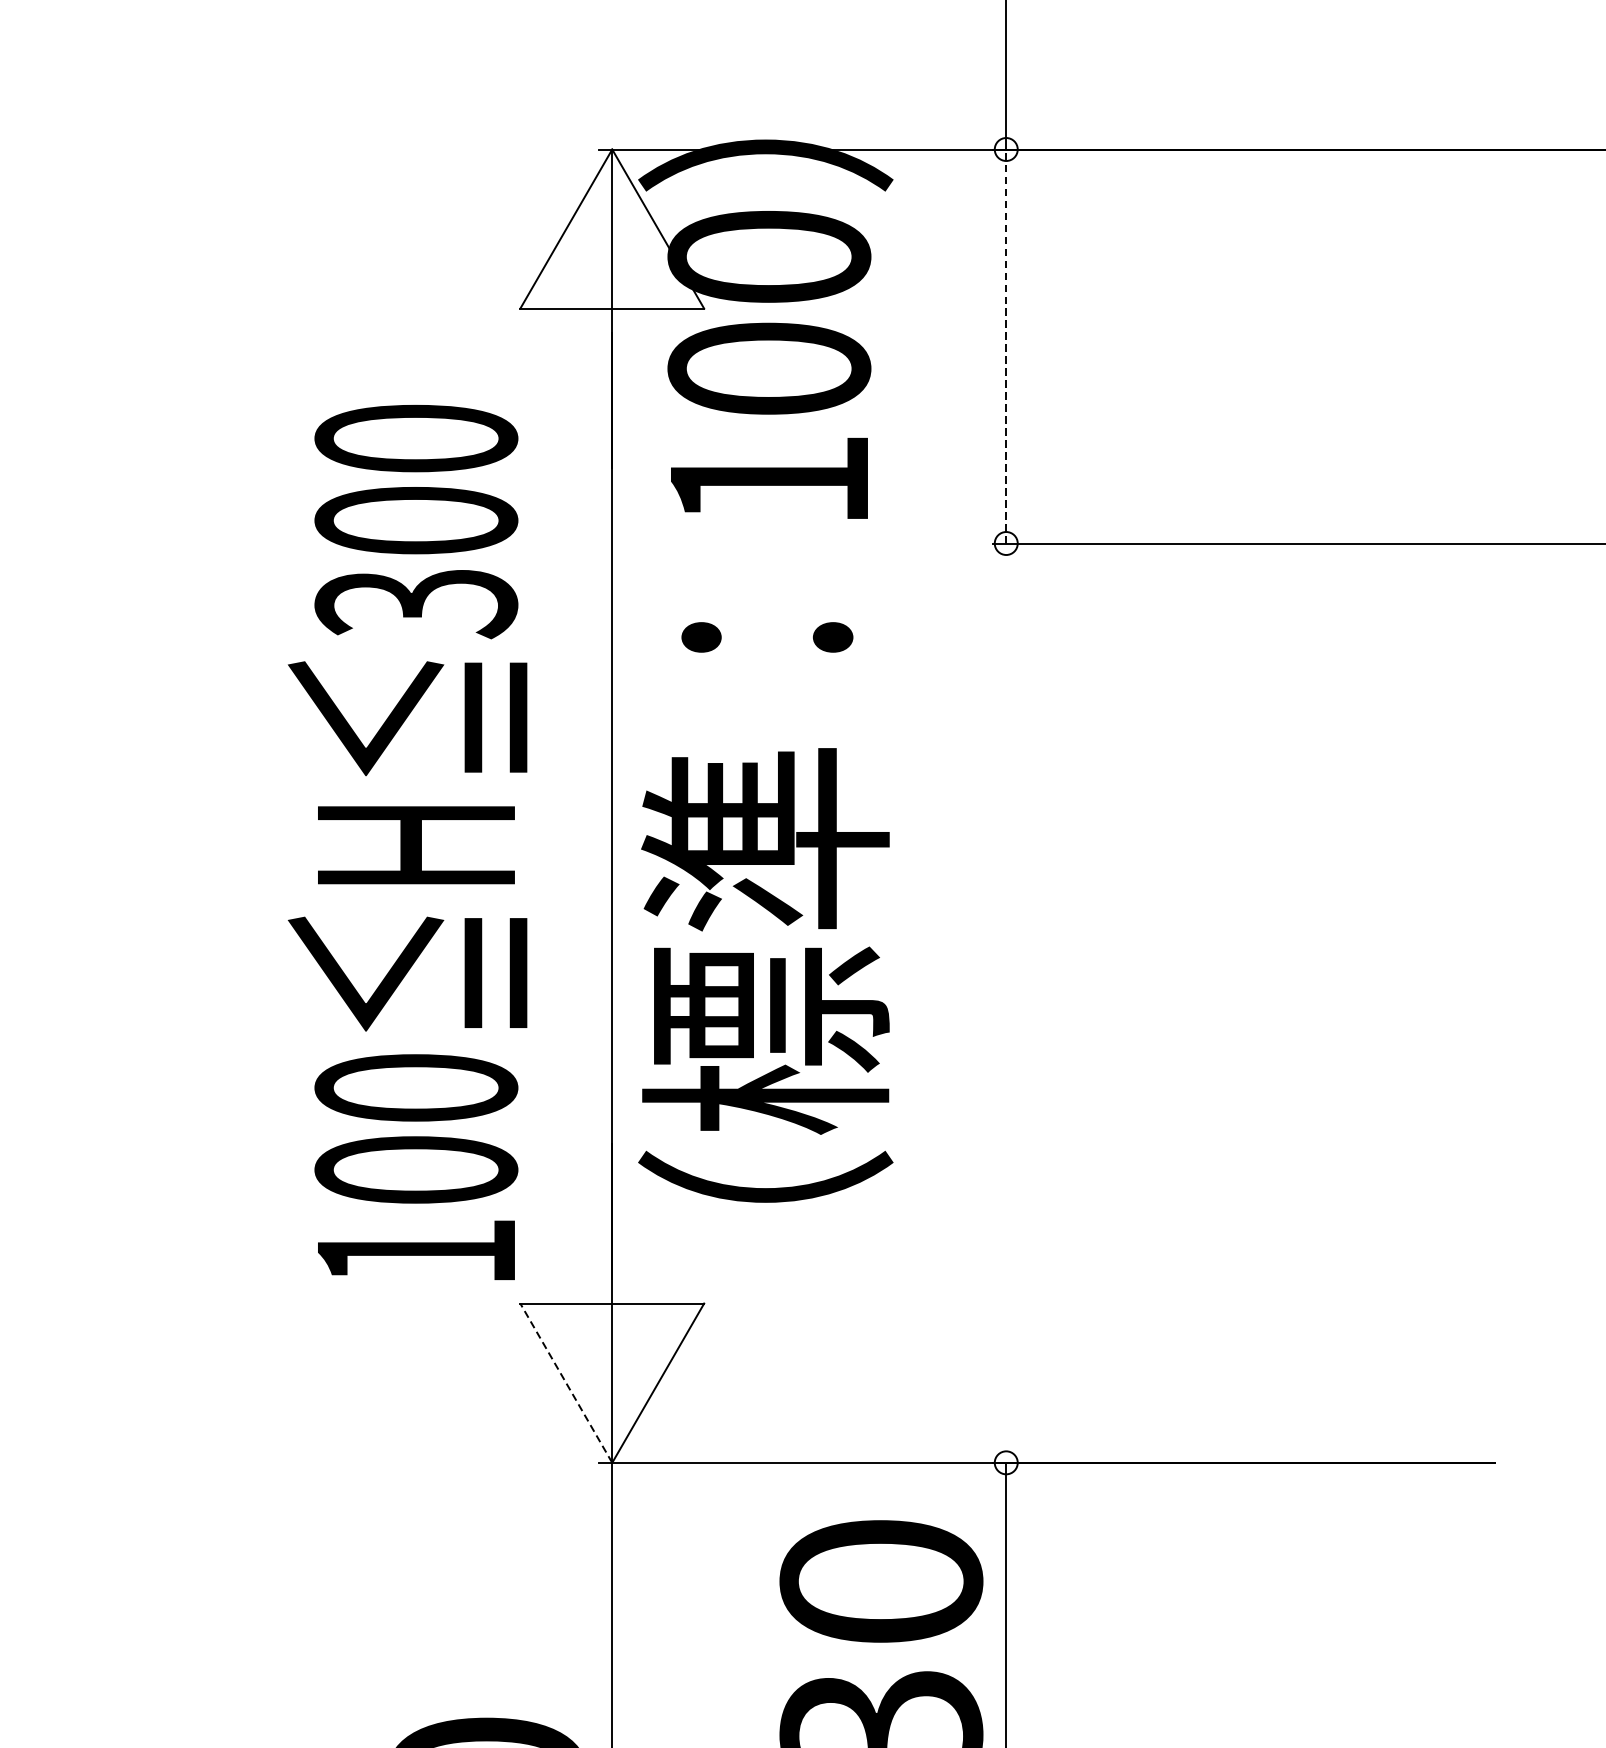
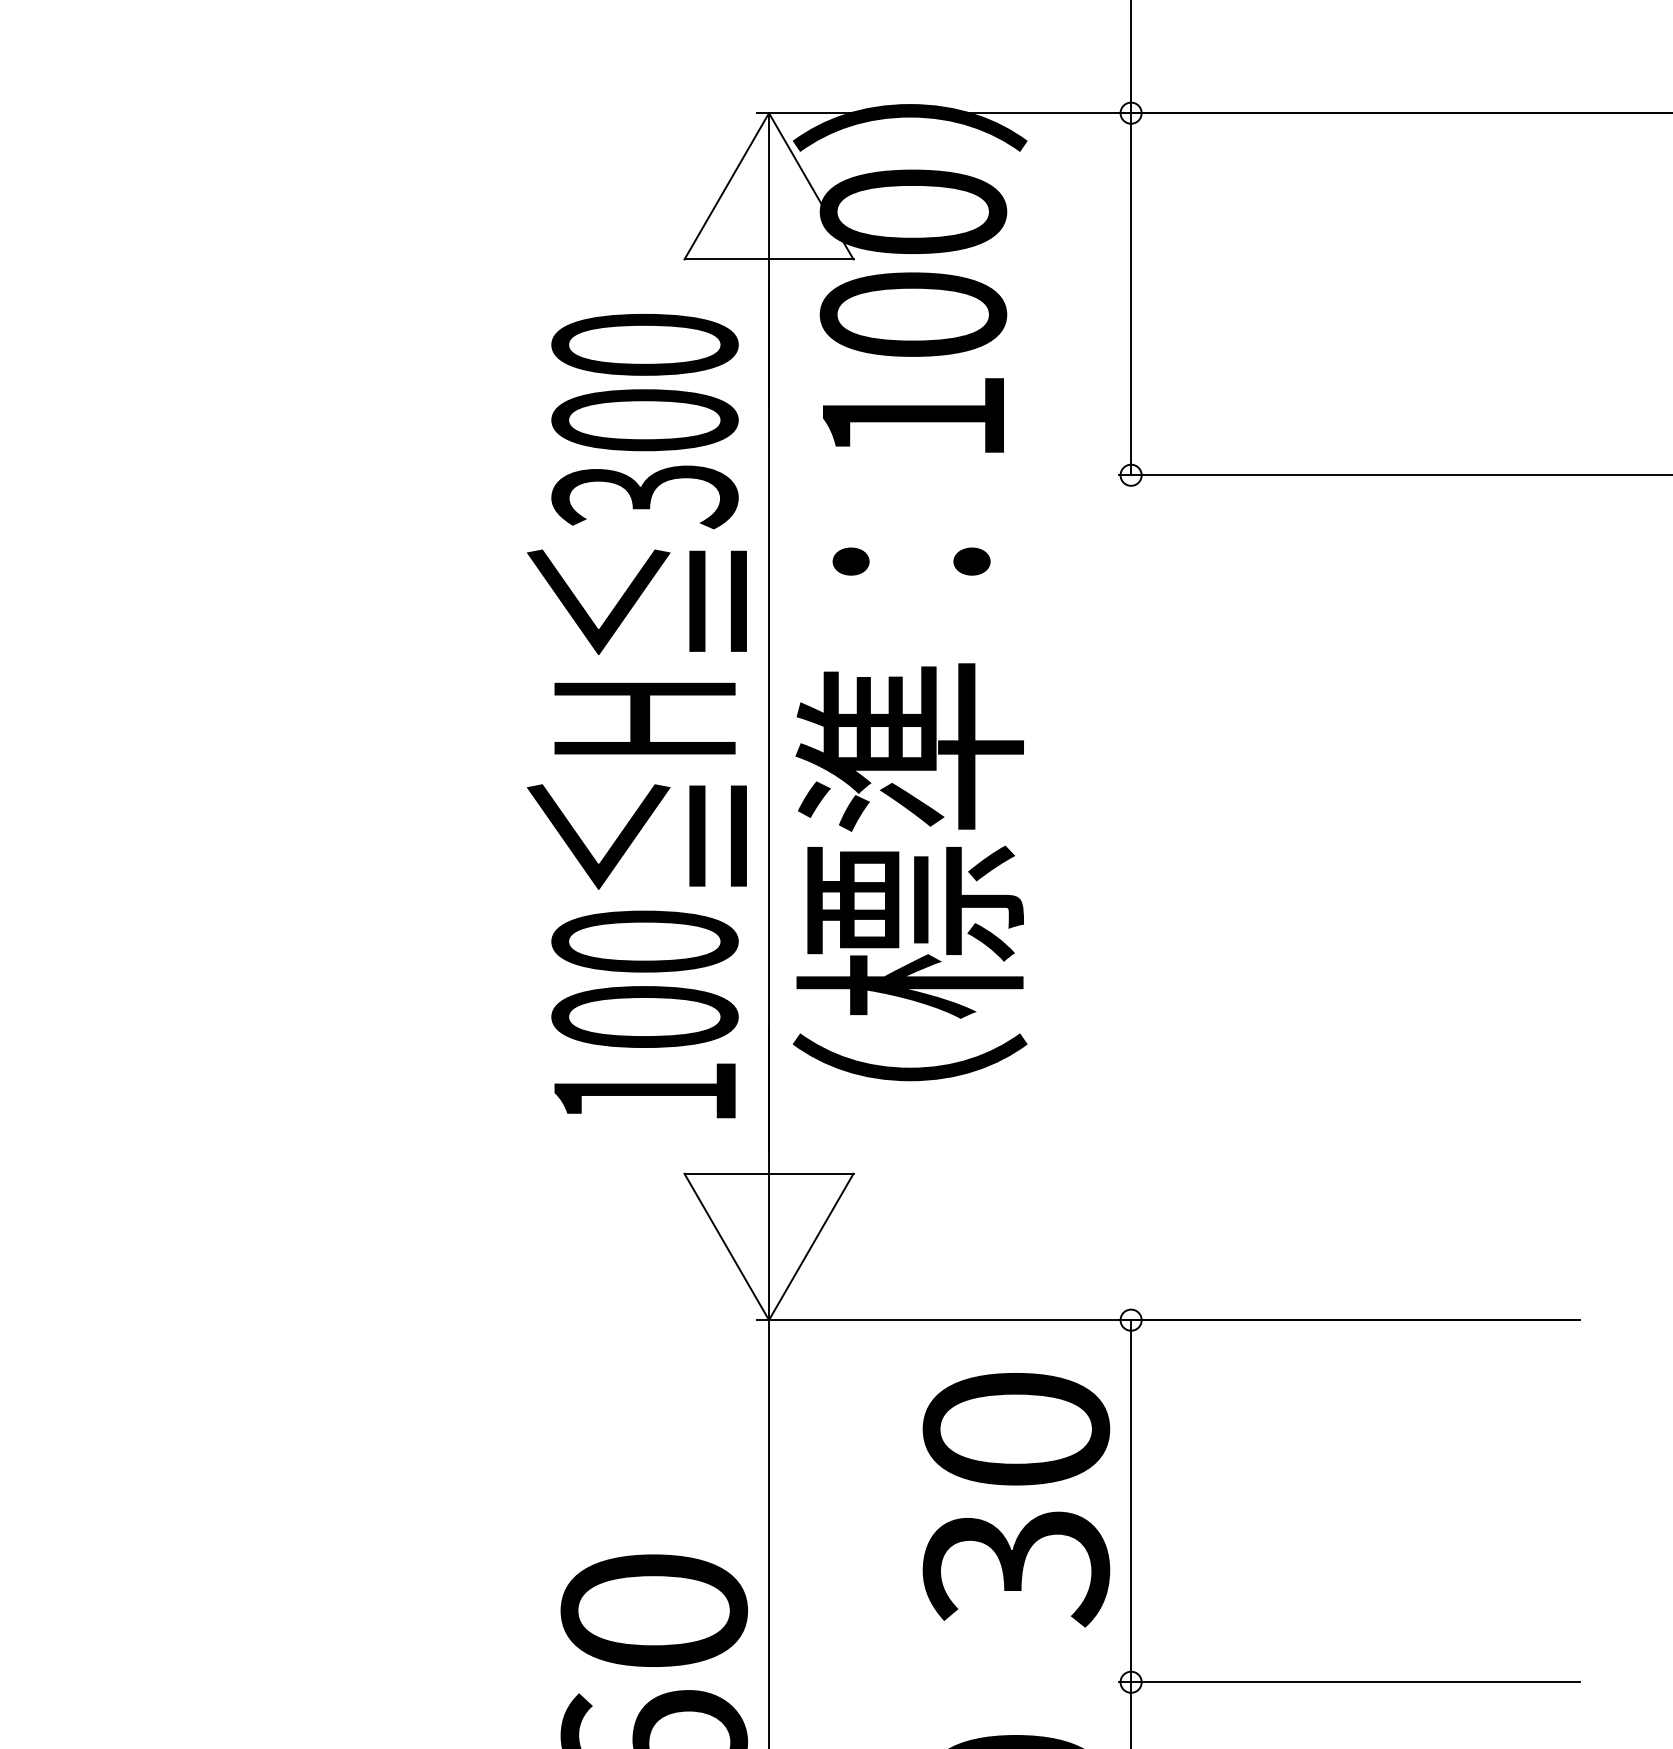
line: (1006, 345) -> (1131, 293), dashed -> solid
text: (407, 842) -> (636, 716), moved
line: (565, 1382) -> (726, 1246), dashed -> solid

